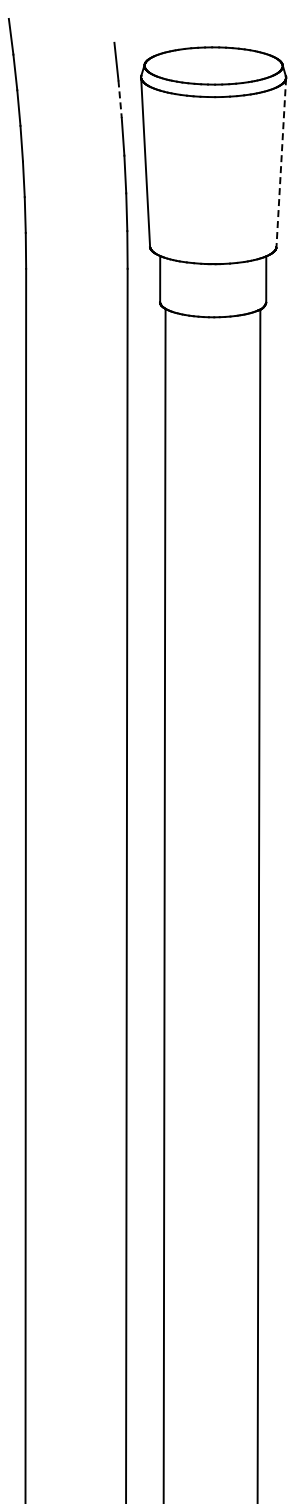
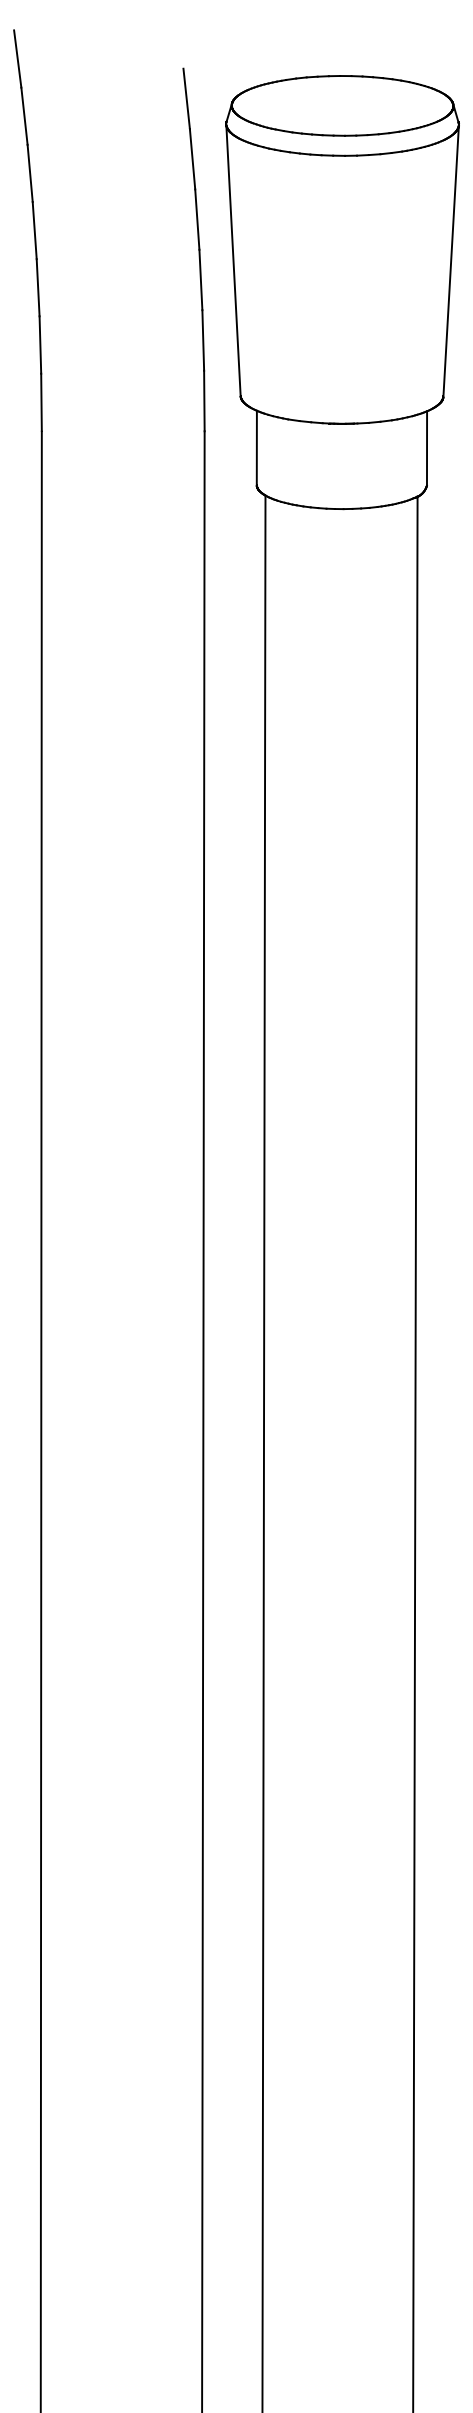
line: (120, 99) -> (193, 159), dashed -> solid
line: (281, 162) -> (451, 260), dashed -> solid

